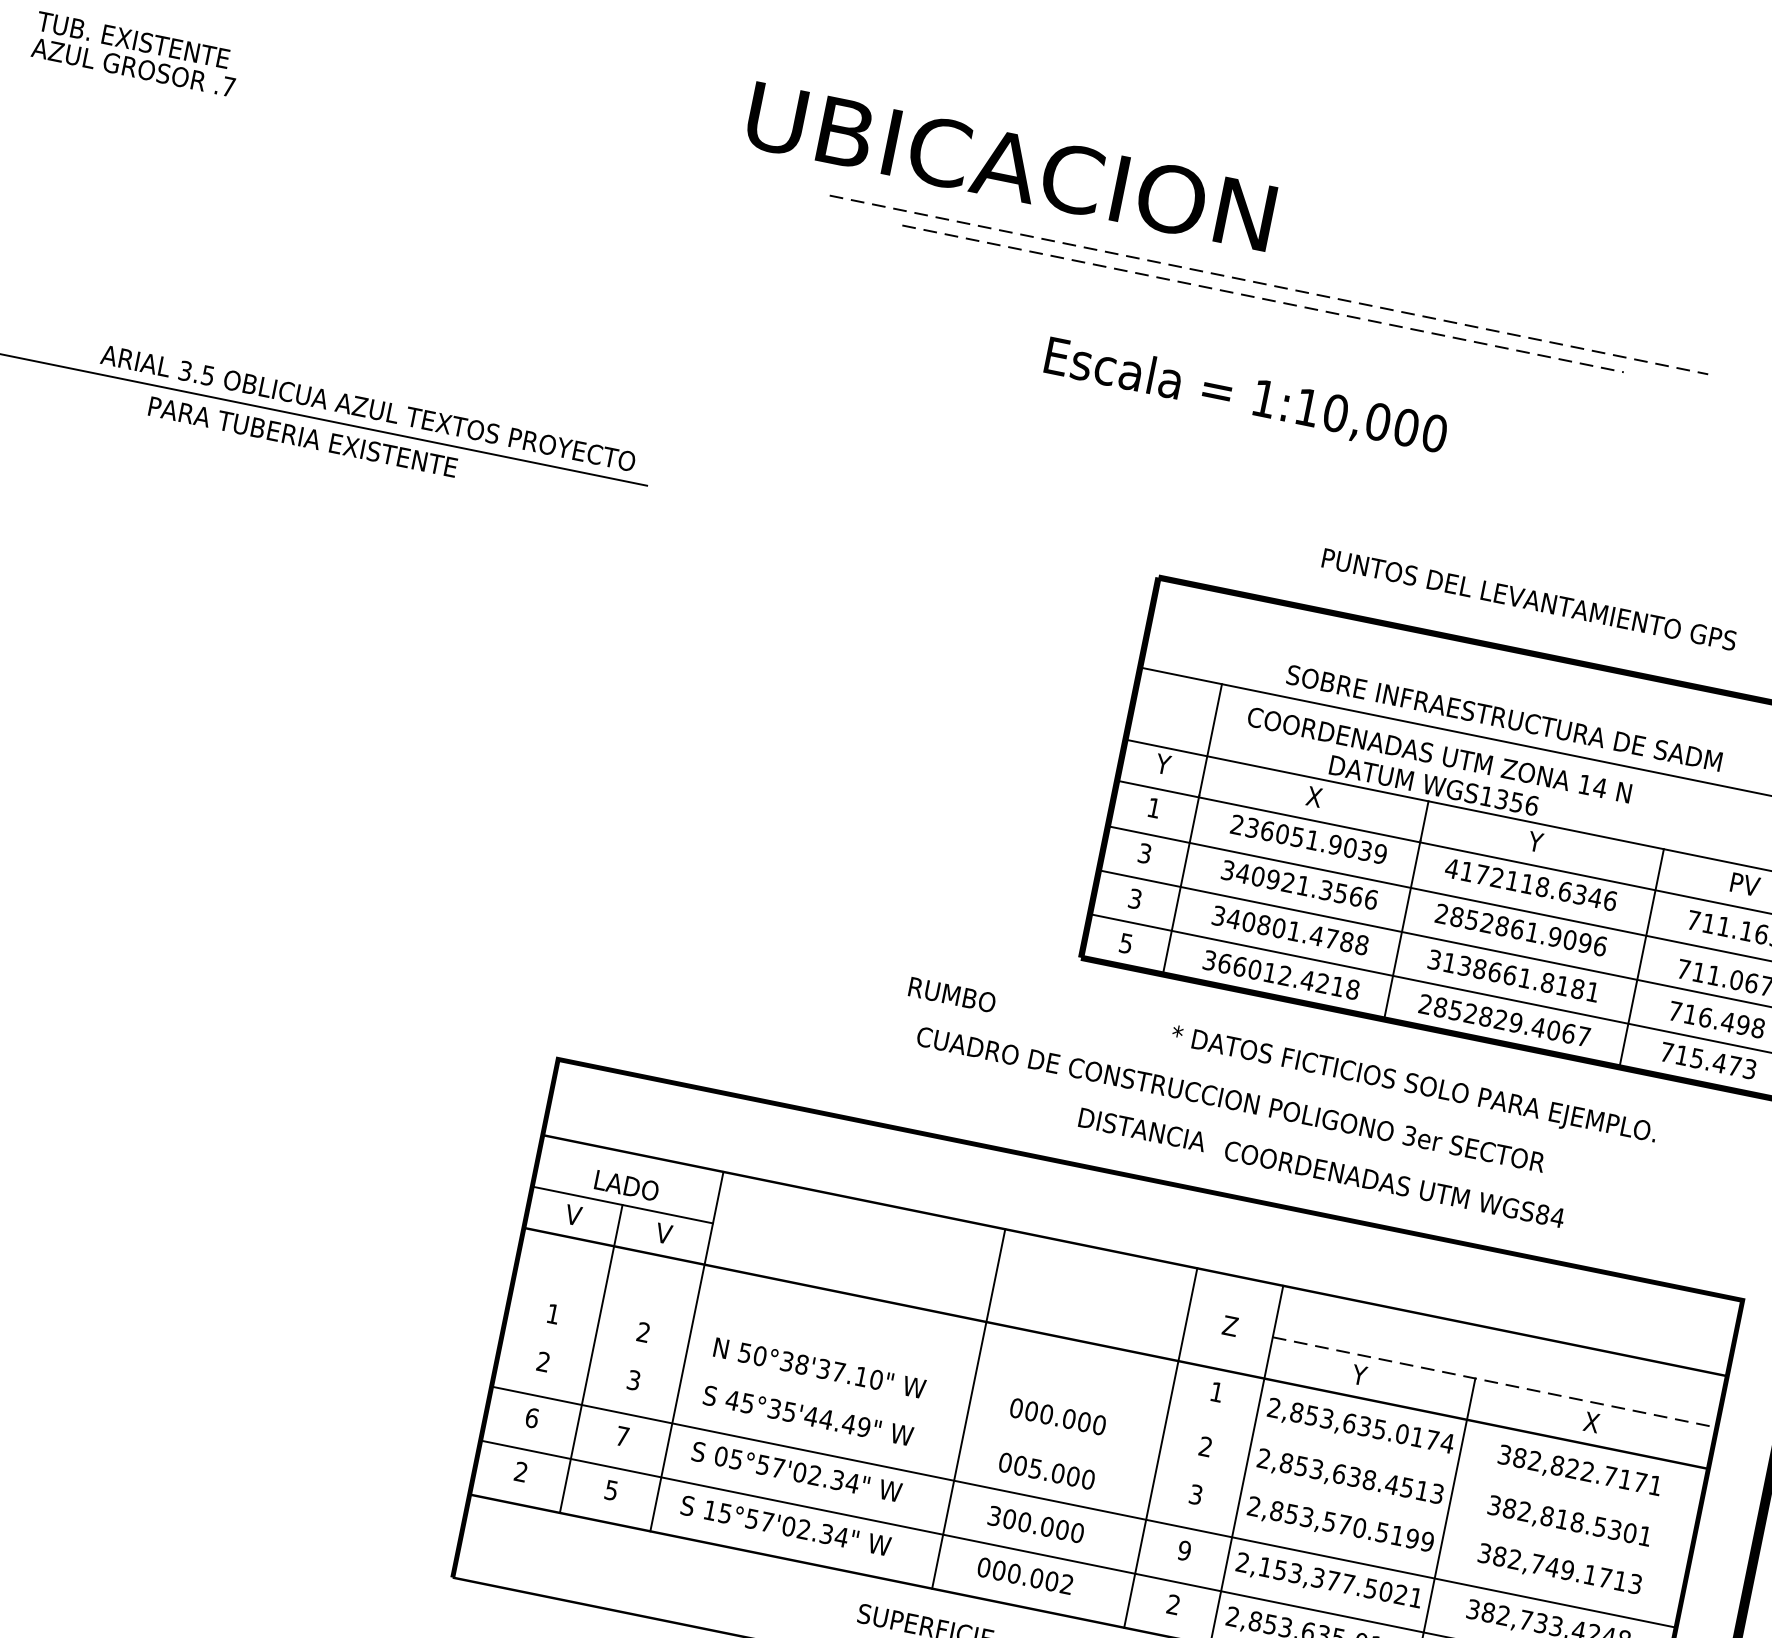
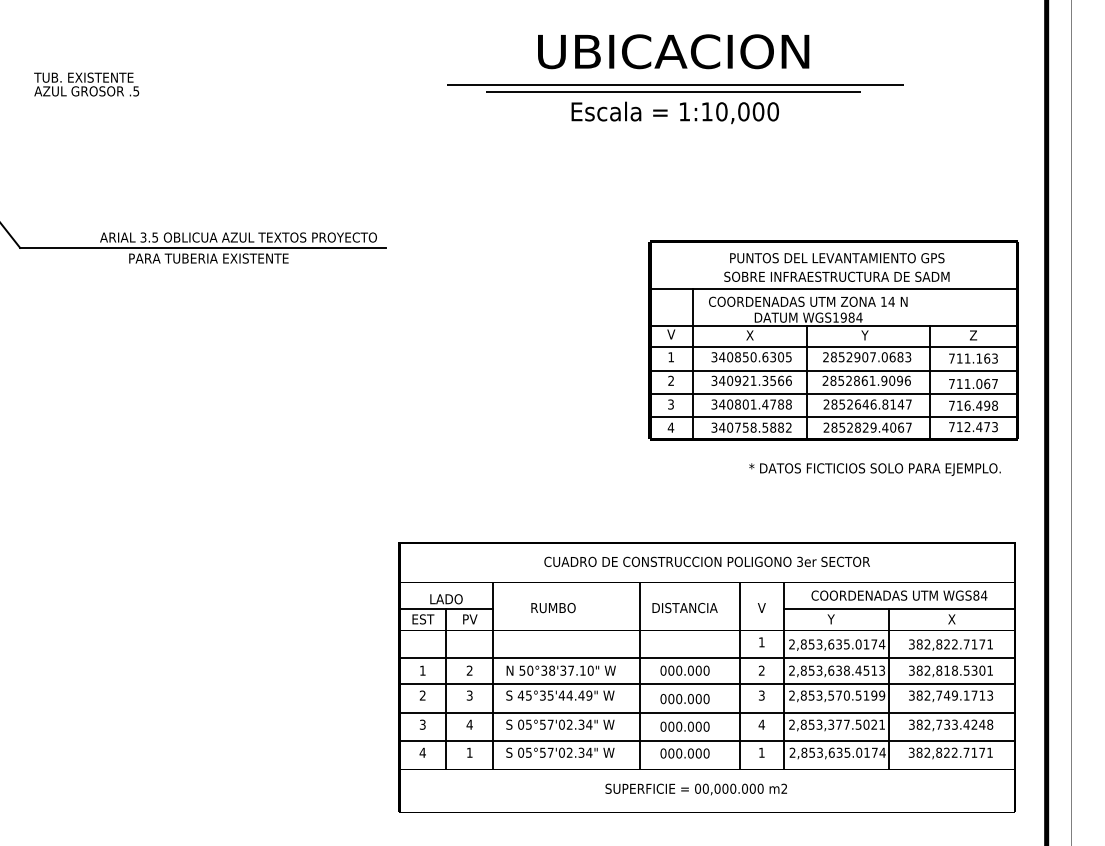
text: (229, 87) -> (136, 91), .7 -> .5
text: (1010, 166) -> (673, 51), moved
line: (1269, 284) -> (675, 84), dashed -> solid
line: (1264, 299) -> (674, 92), dashed -> solid
text: (1244, 396) -> (674, 112), moved
text: (1529, 600) -> (837, 258), moved
text: (1163, 762) -> (671, 333), Y -> V
text: (1516, 802) -> (851, 317), WGS1356 -> WGS1984
text: (1308, 839) -> (751, 357), 236051.9039 -> 340850.6305
text: (1145, 852) -> (671, 380), 3 -> 2
text: (1529, 884) -> (866, 357), 4172118.6346 -> 2852907.0683
text: (1744, 884) -> (973, 335), PV -> Z
text: (1125, 942) -> (670, 427), 5 -> 4
text: (1513, 975) -> (867, 404), 3138661.8181 -> 2852646.8147
text: (1288, 976) -> (755, 427), 366012.4218 -> 340758.5882
text: (952, 995) -> (553, 608), moved
text: (1696, 1059) -> (967, 427), 715.473 -> 712.473
text: (1412, 1085) -> (874, 469), moved
text: (1229, 1098) -> (706, 561), moved
text: (1141, 1130) -> (684, 608), moved
text: (1394, 1184) -> (899, 595), moved
text: (574, 1215) -> (423, 619), V -> EST
text: (665, 1234) -> (470, 619), V -> PV
text: (1229, 1324) -> (761, 607), Z -> V
line: (1496, 1383) -> (900, 609), dashed -> solid
line: (1104, 1399) -> (706, 657), added
text: (531, 1417) -> (422, 724), 6 -> 3
text: (622, 1435) -> (469, 724), 7 -> 4
line: (1093, 1451) -> (706, 684), added
text: (1036, 1469) -> (679, 699), 005.000 -> 000.000
text: (520, 1471) -> (422, 752), 2 -> 4
text: (611, 1489) -> (469, 752), 5 -> 1
text: (711, 1510) -> (521, 752), 15°57'02.34" -> 05°57'02.34"
text: (994, 1515) -> (663, 726), 300.000 -> 000.000
text: (1184, 1550) -> (761, 724), 9 -> 4
text: (1264, 1566) -> (803, 724), 2,153,377.5021 -> 2,853,377.5021
text: (1066, 1584) -> (706, 753), 000.002 -> 000.000
text: (1173, 1604) -> (761, 752), 2 -> 1

